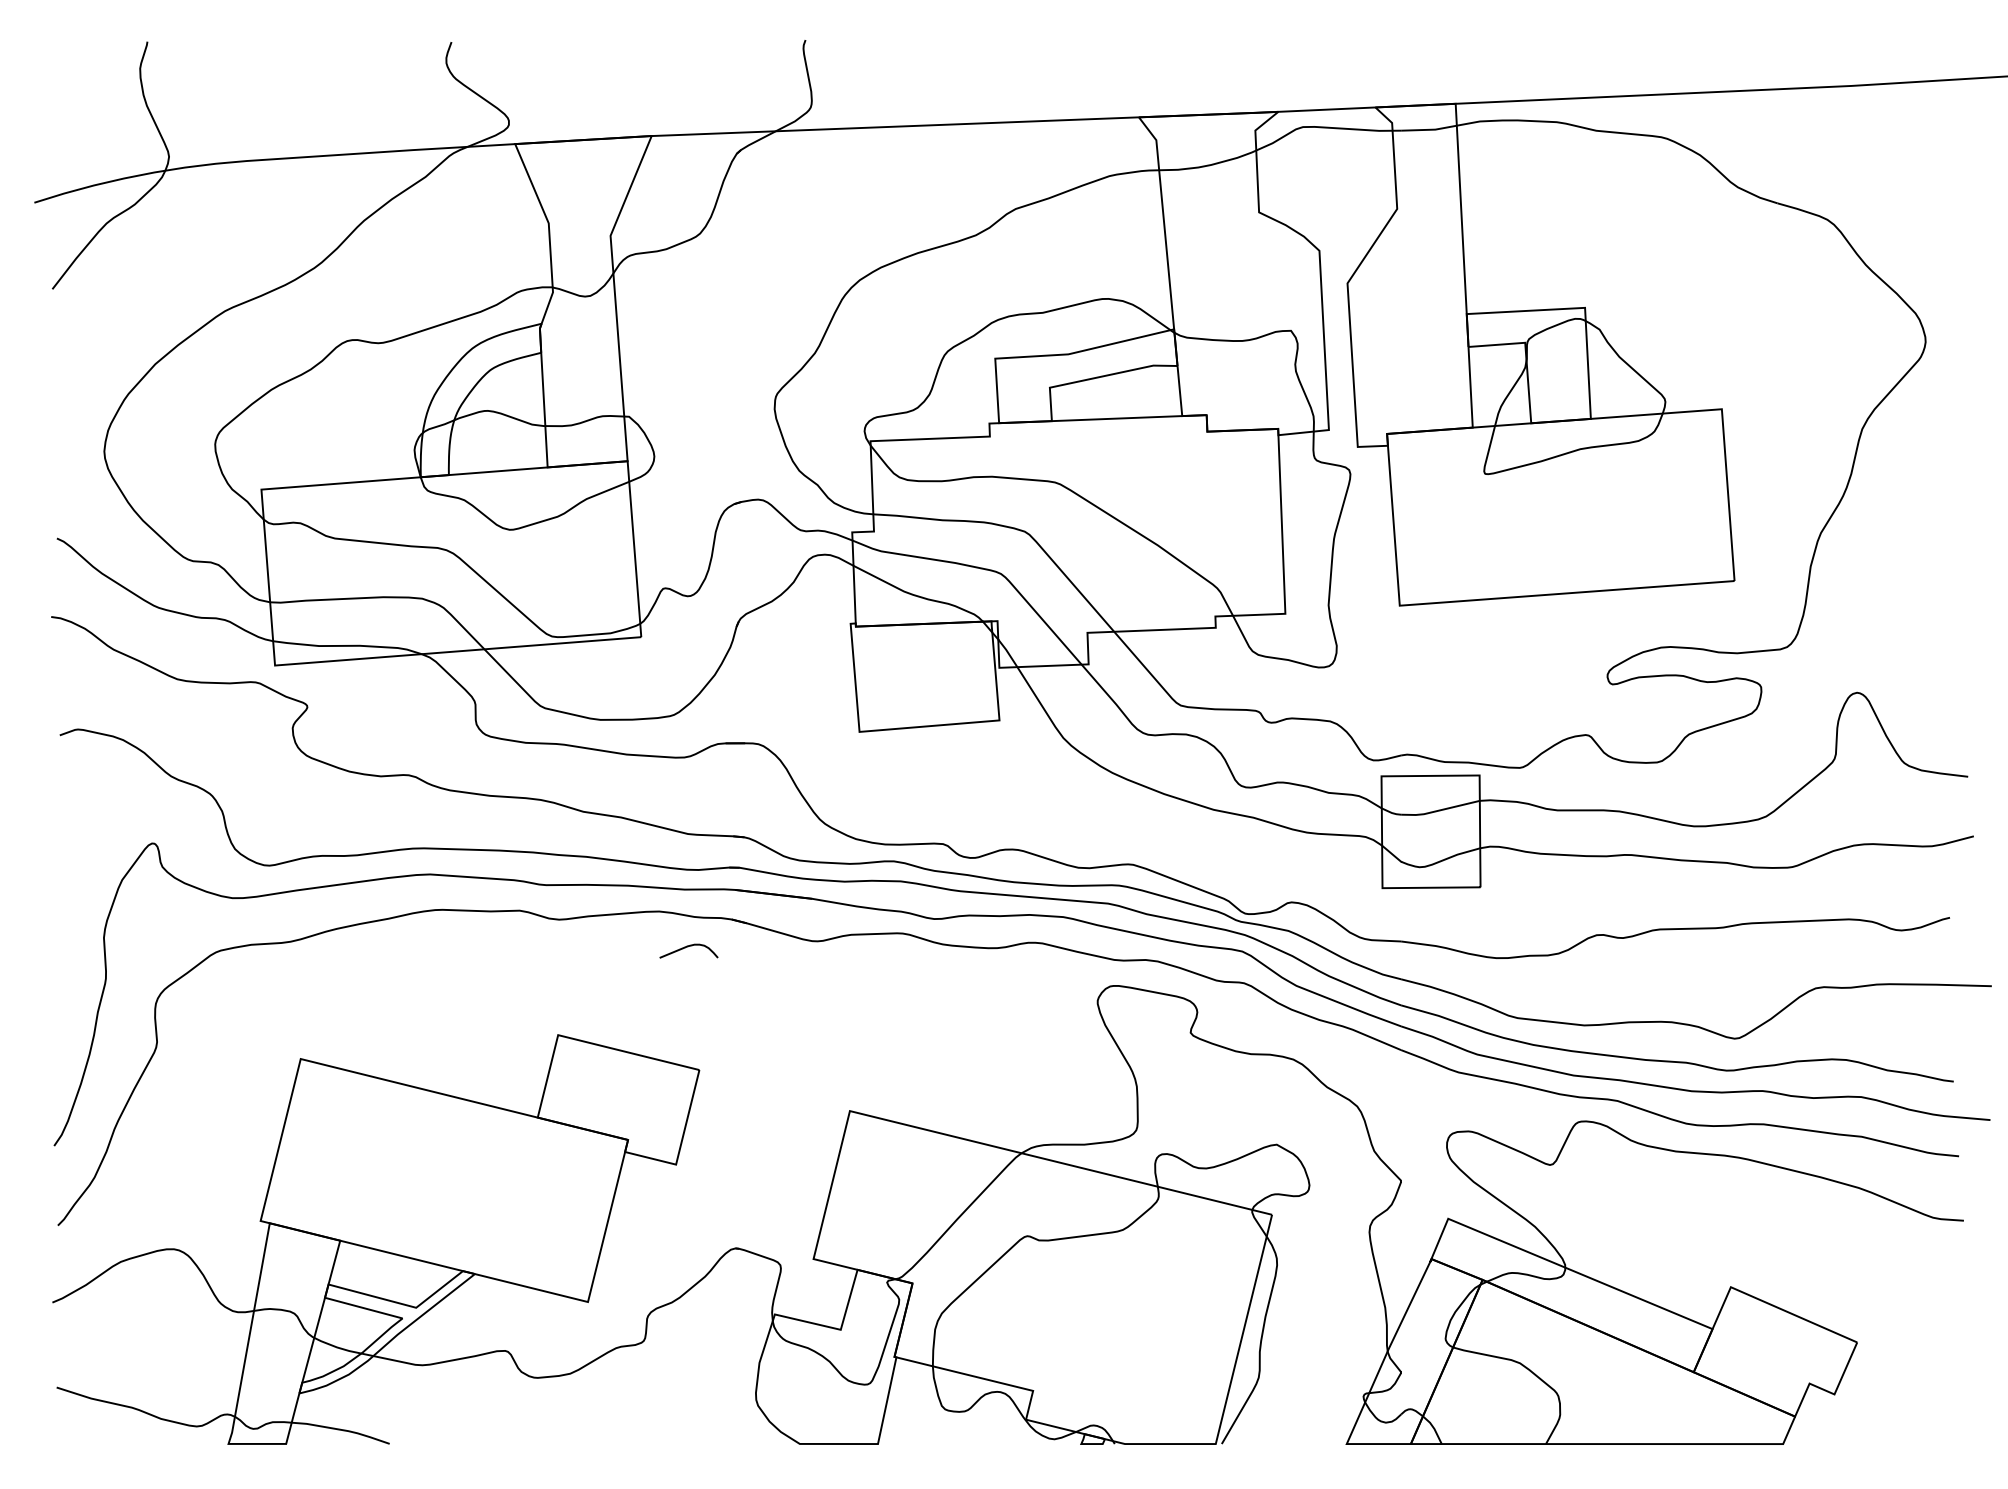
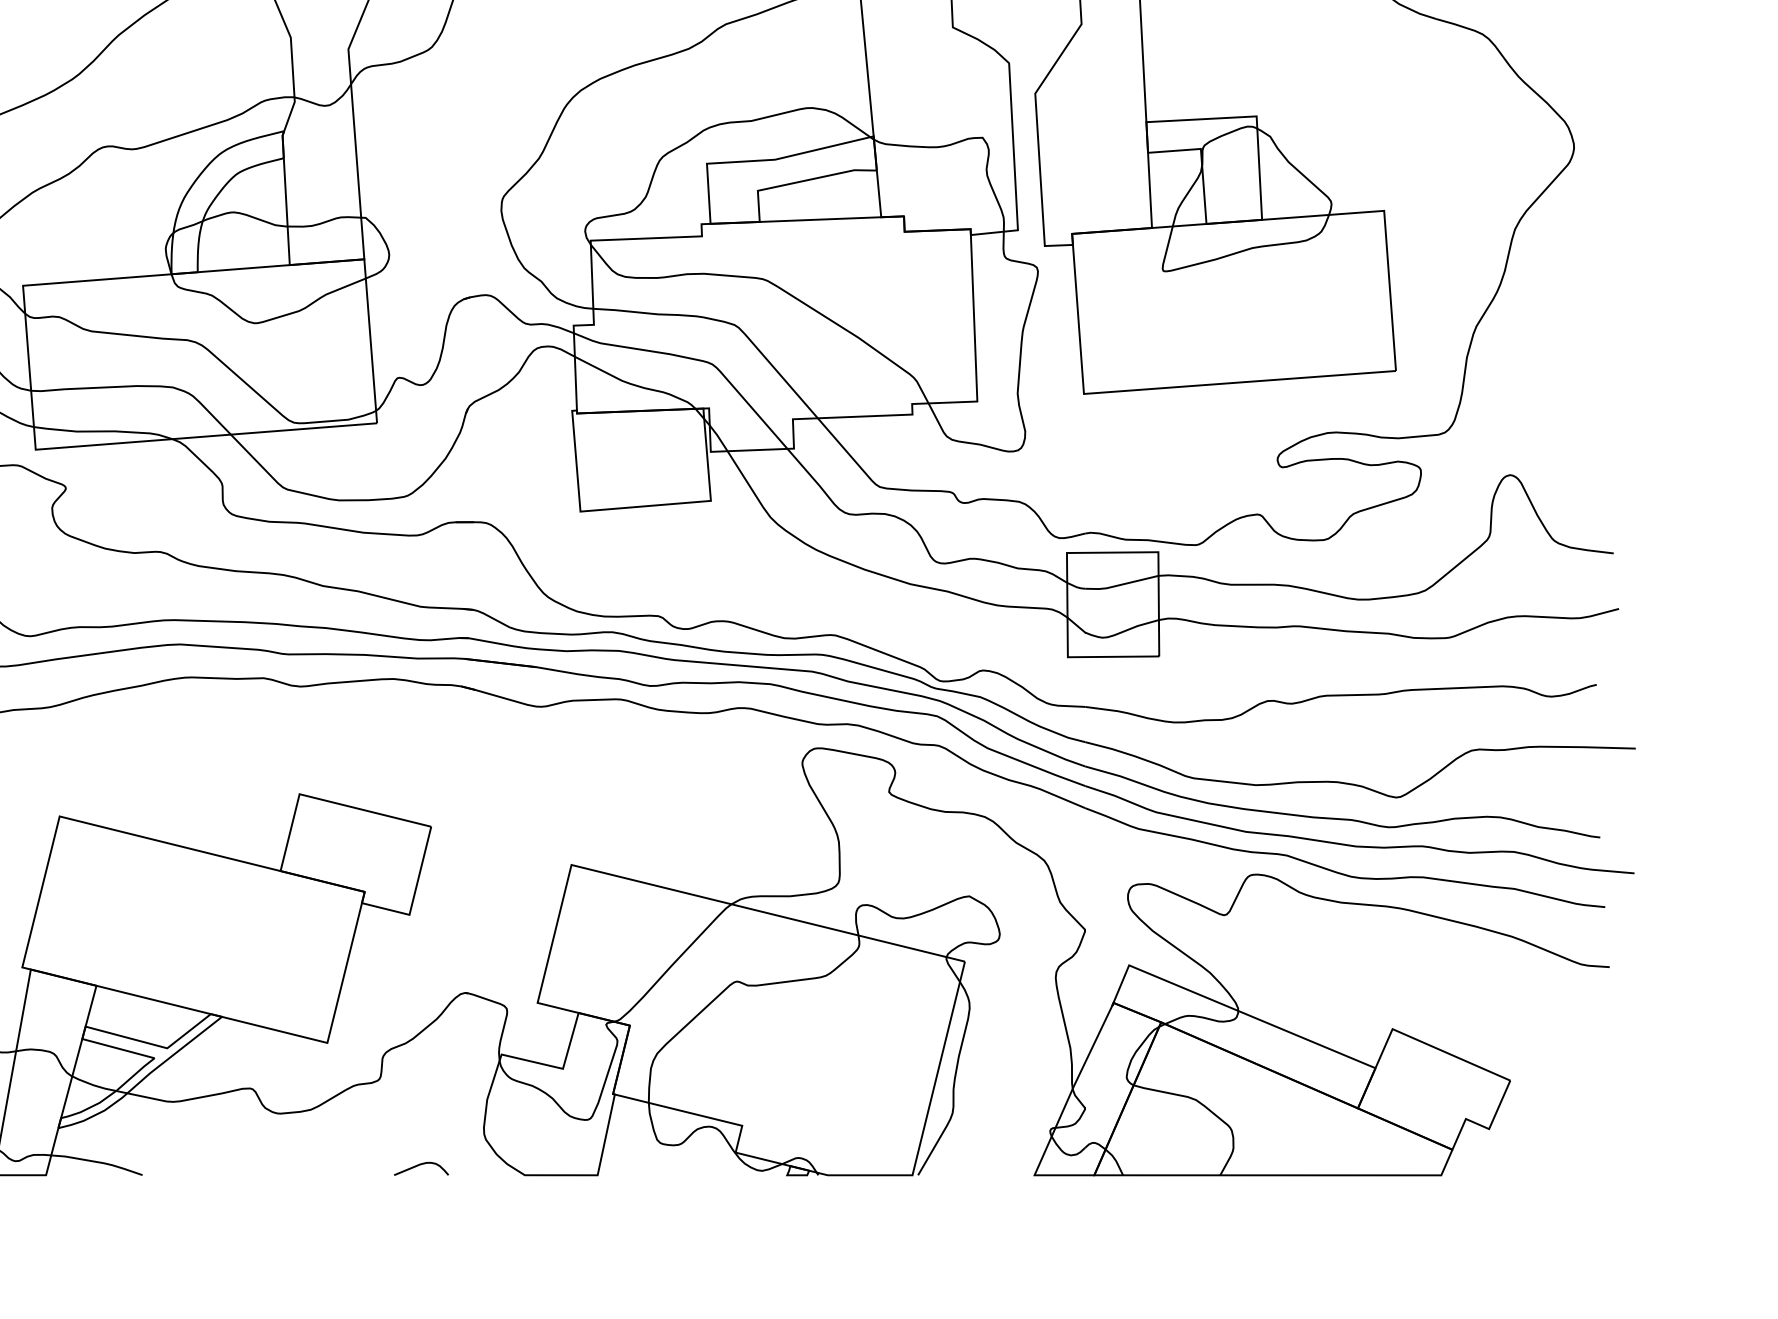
curve: (688, 947) -> (421, 1165), moved

